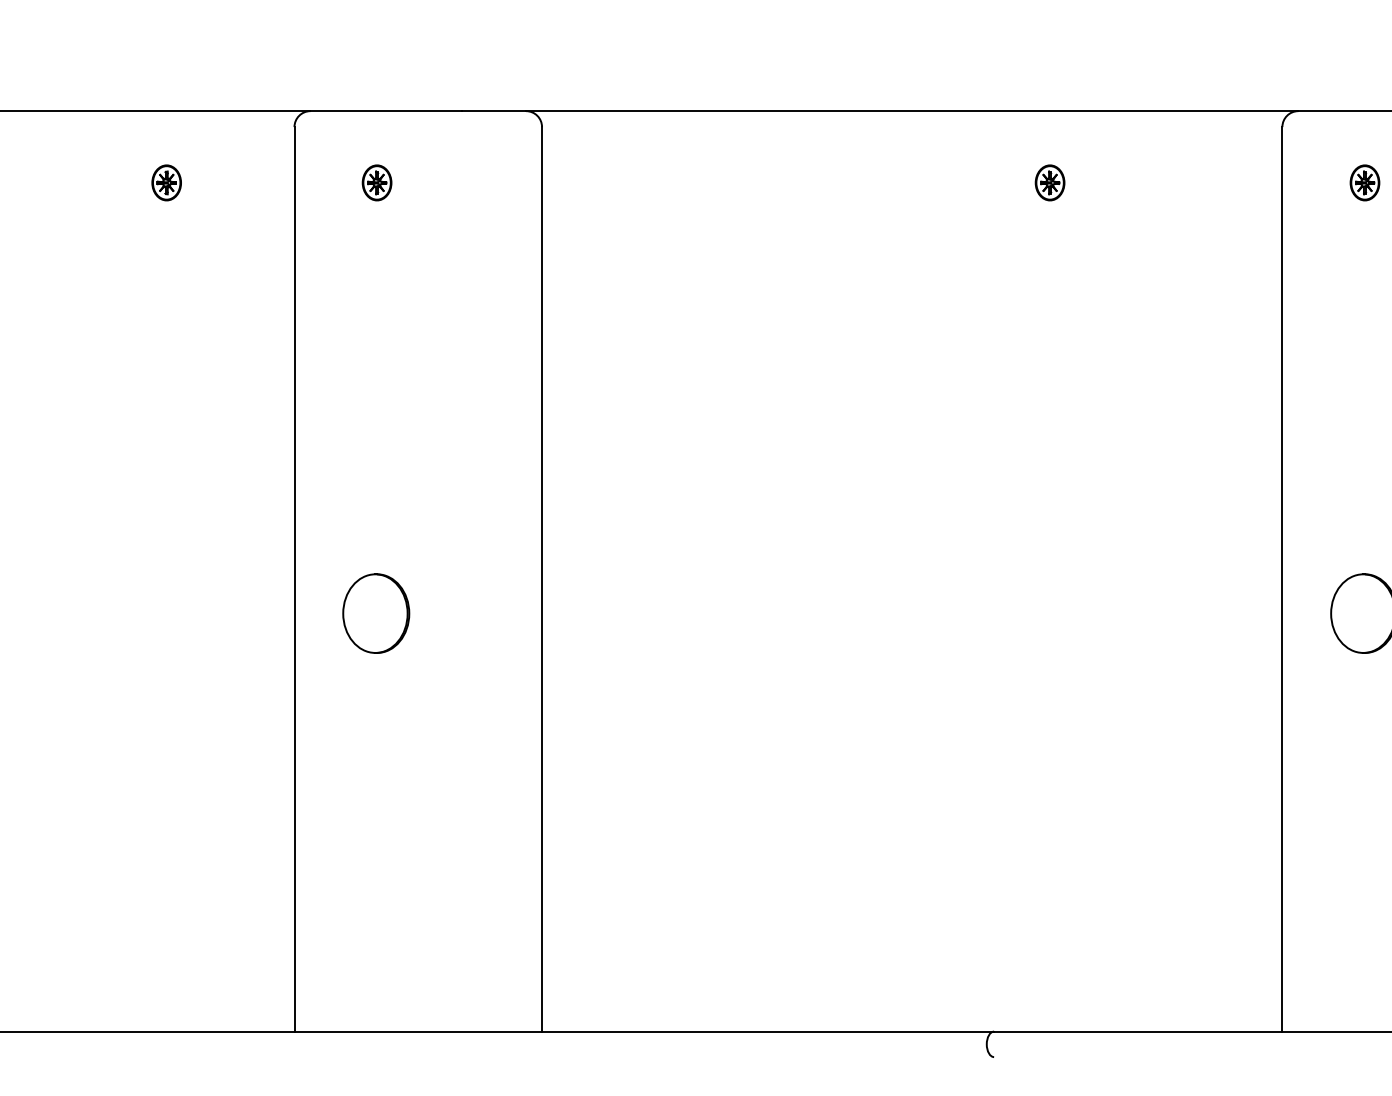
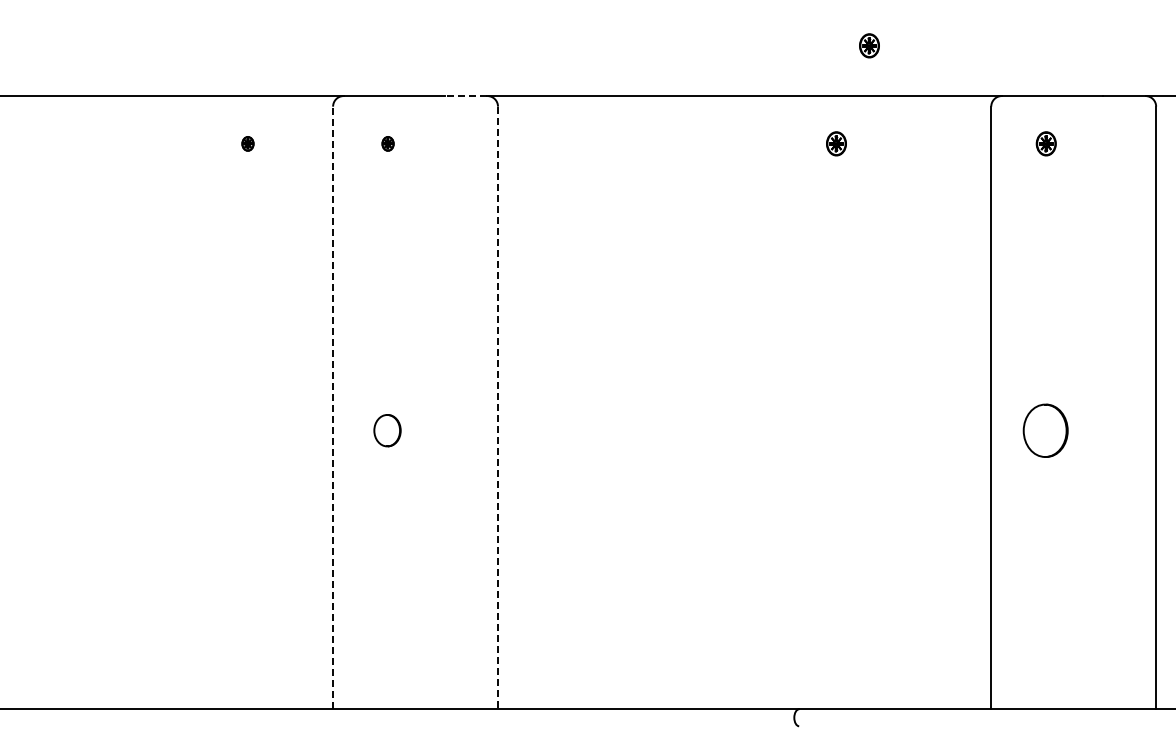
part: (1099, 35) -> (869, 45), added
line: (493, 111) -> (465, 96), solid -> dashed
part: (166, 182) -> (247, 143), size x0.6
part: (376, 182) -> (387, 143), size x0.6
line: (295, 578) -> (333, 407), solid -> dashed
line: (542, 580) -> (498, 408), solid -> dashed
part: (376, 613) -> (387, 430), size x0.6

